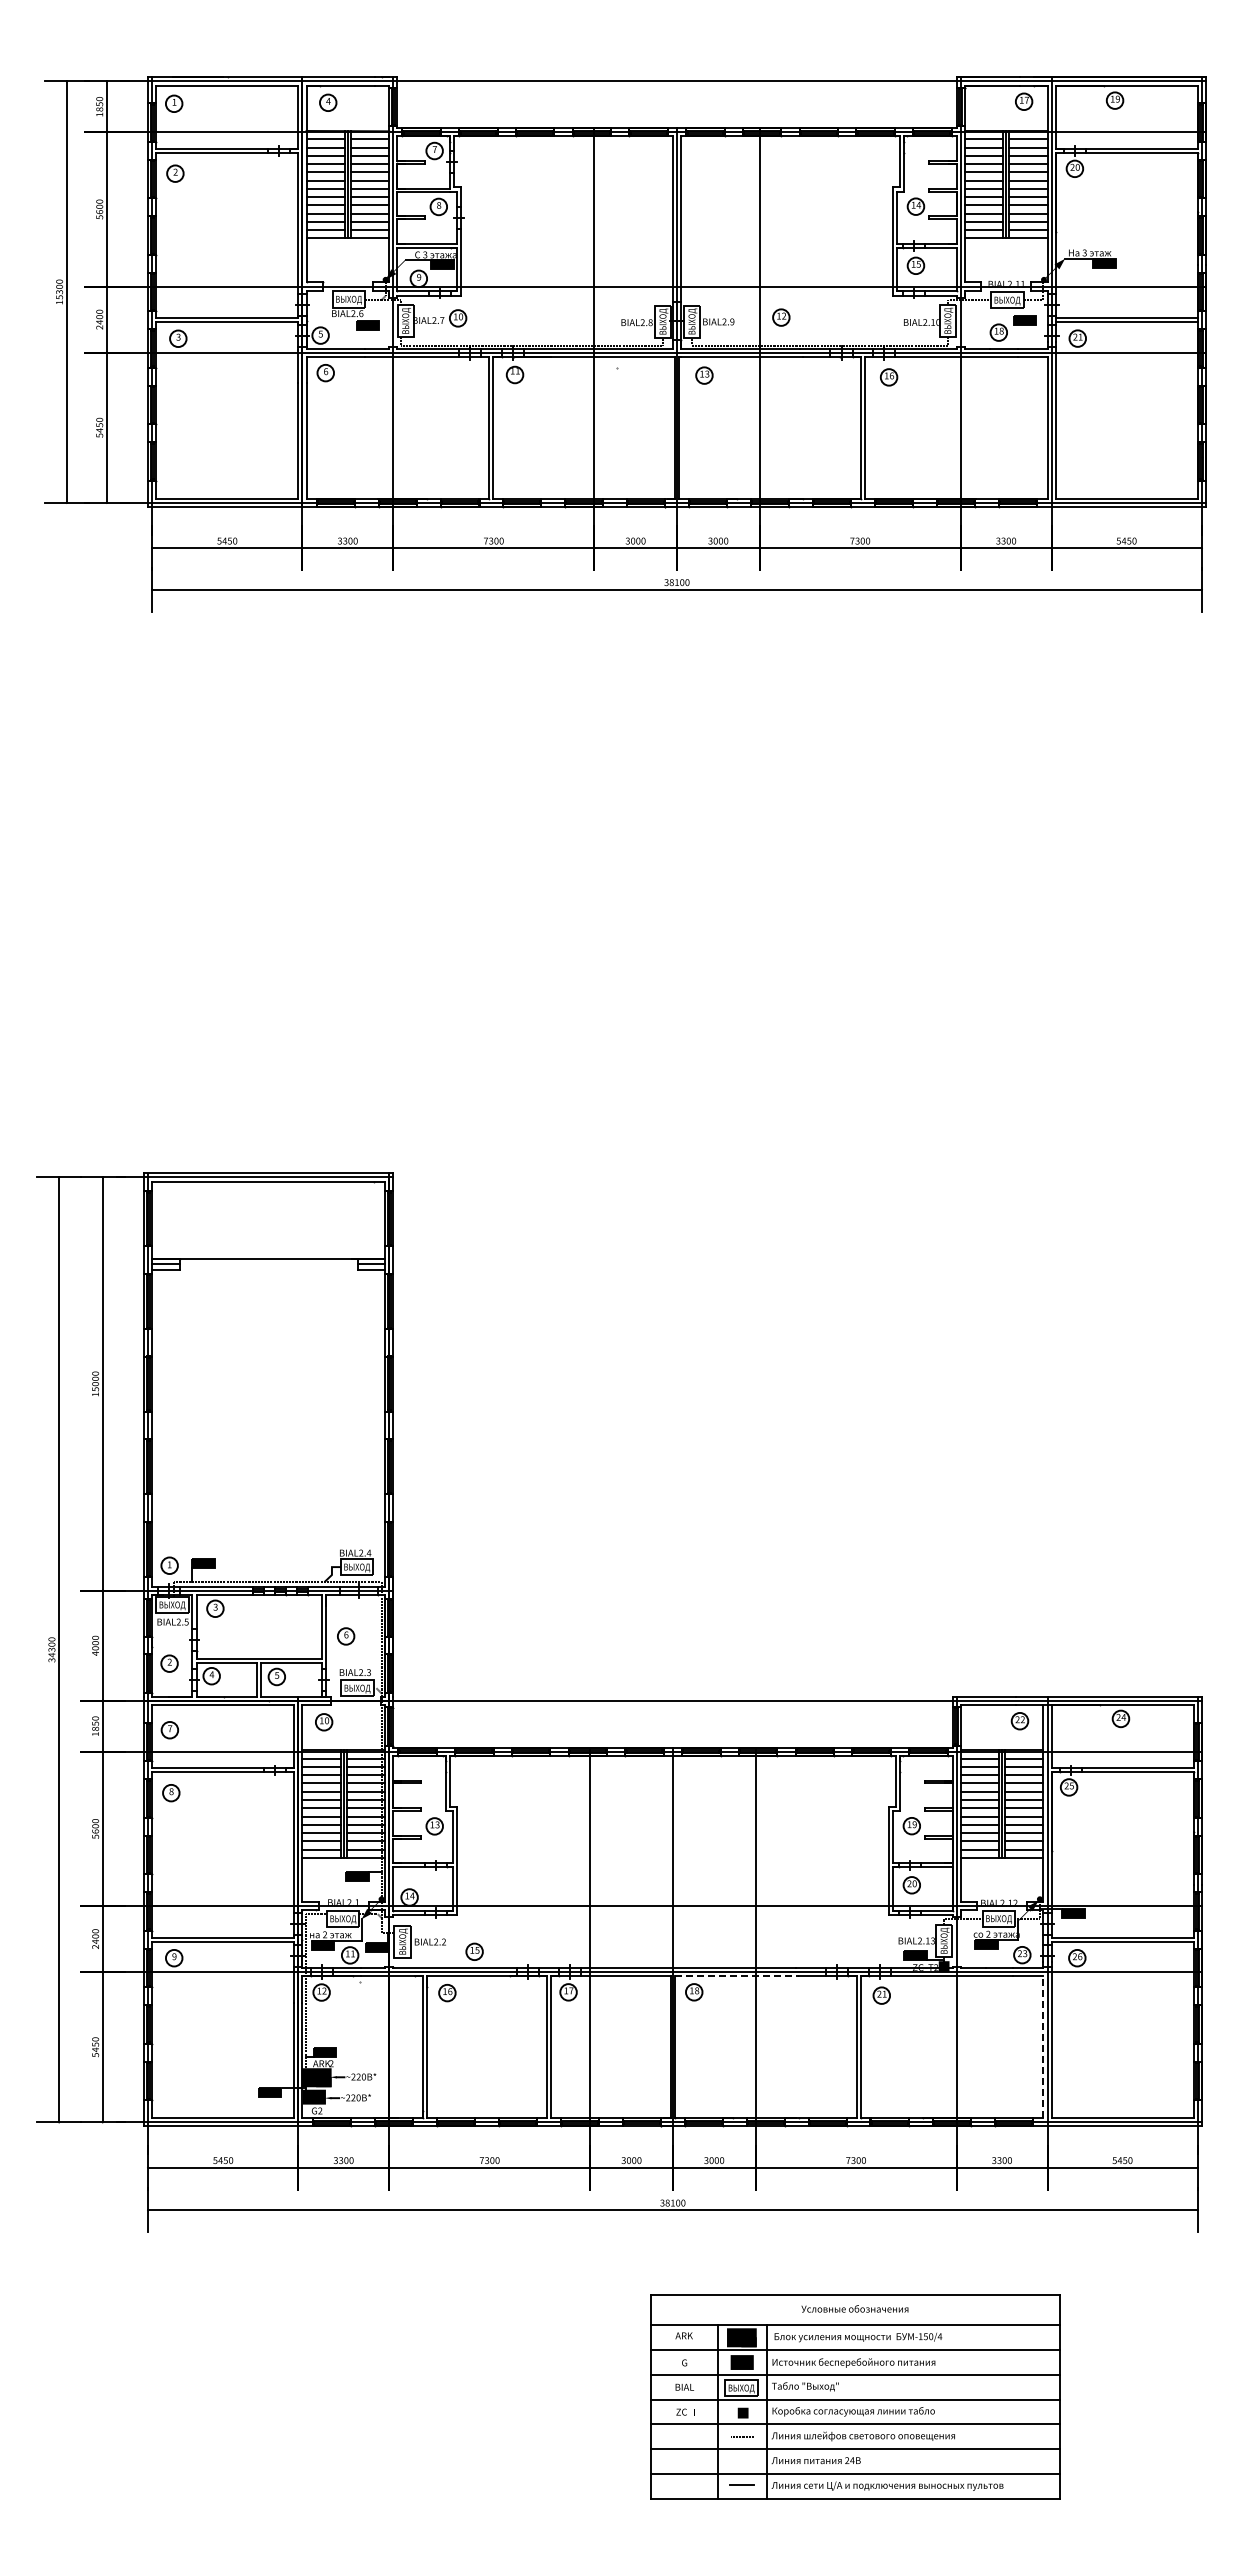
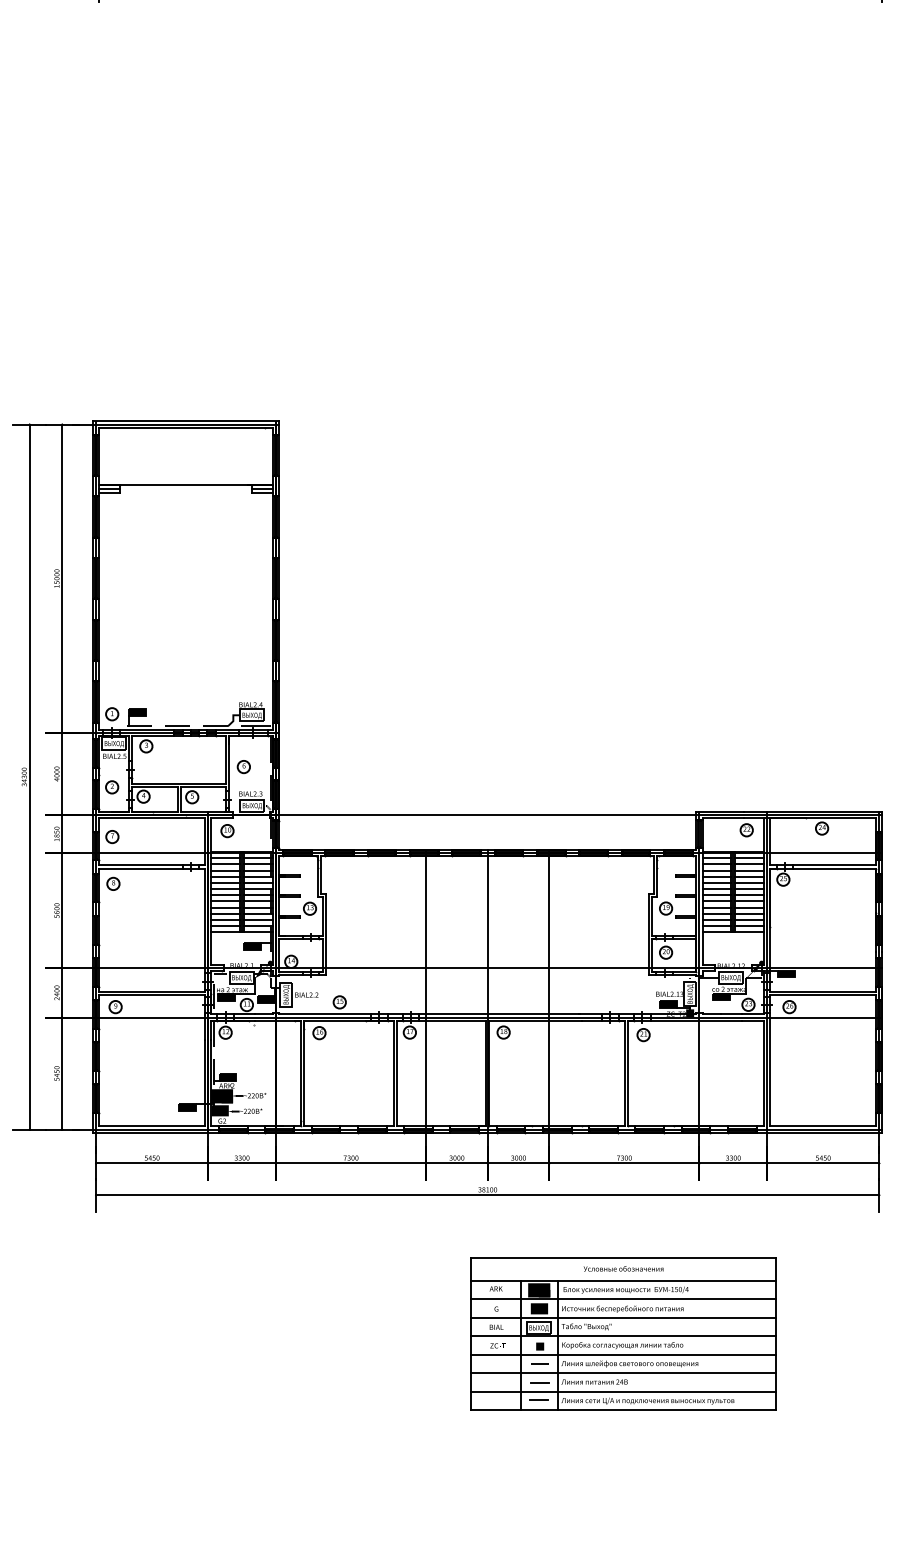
line: (736, 1976) -> (535, 1020), dashed -> solid
line: (1043, 2047) -> (764, 1073), dashed -> solid
line: (743, 2461) -> (540, 1382), added

